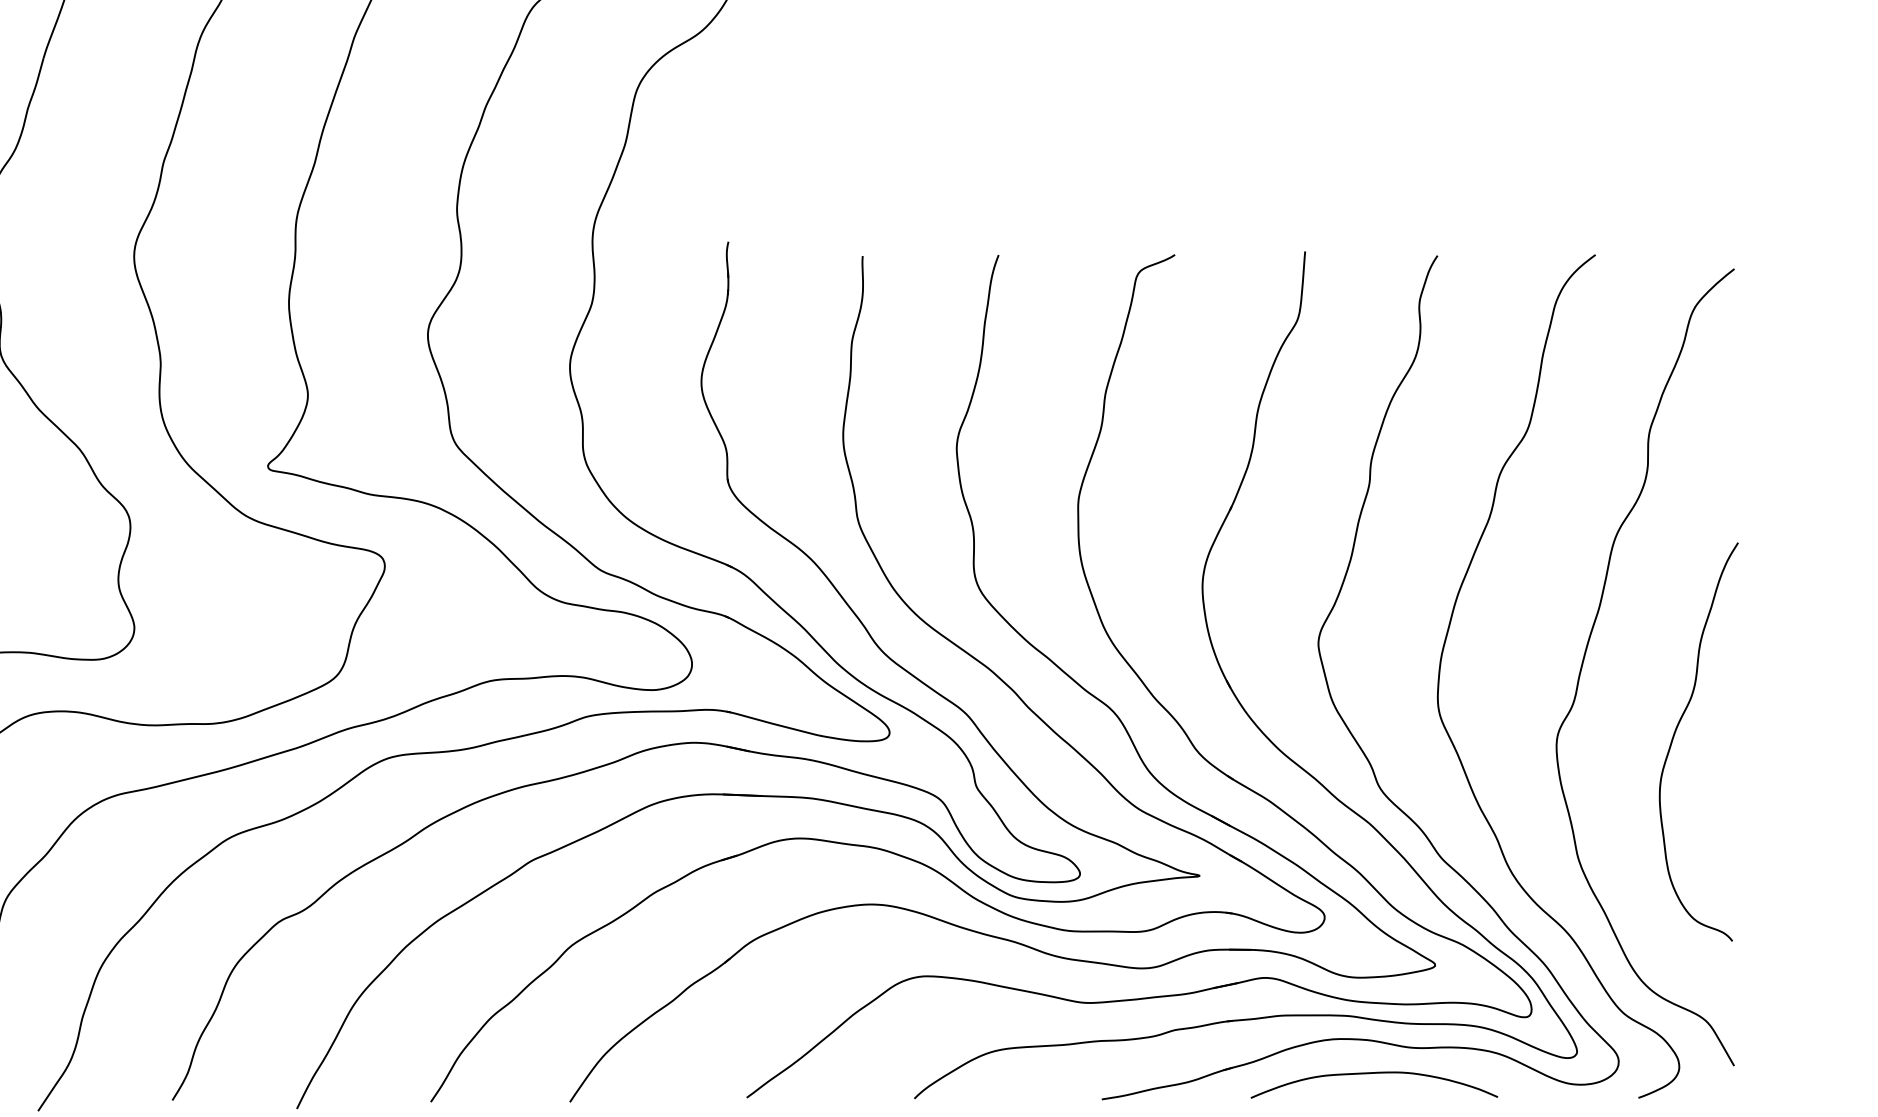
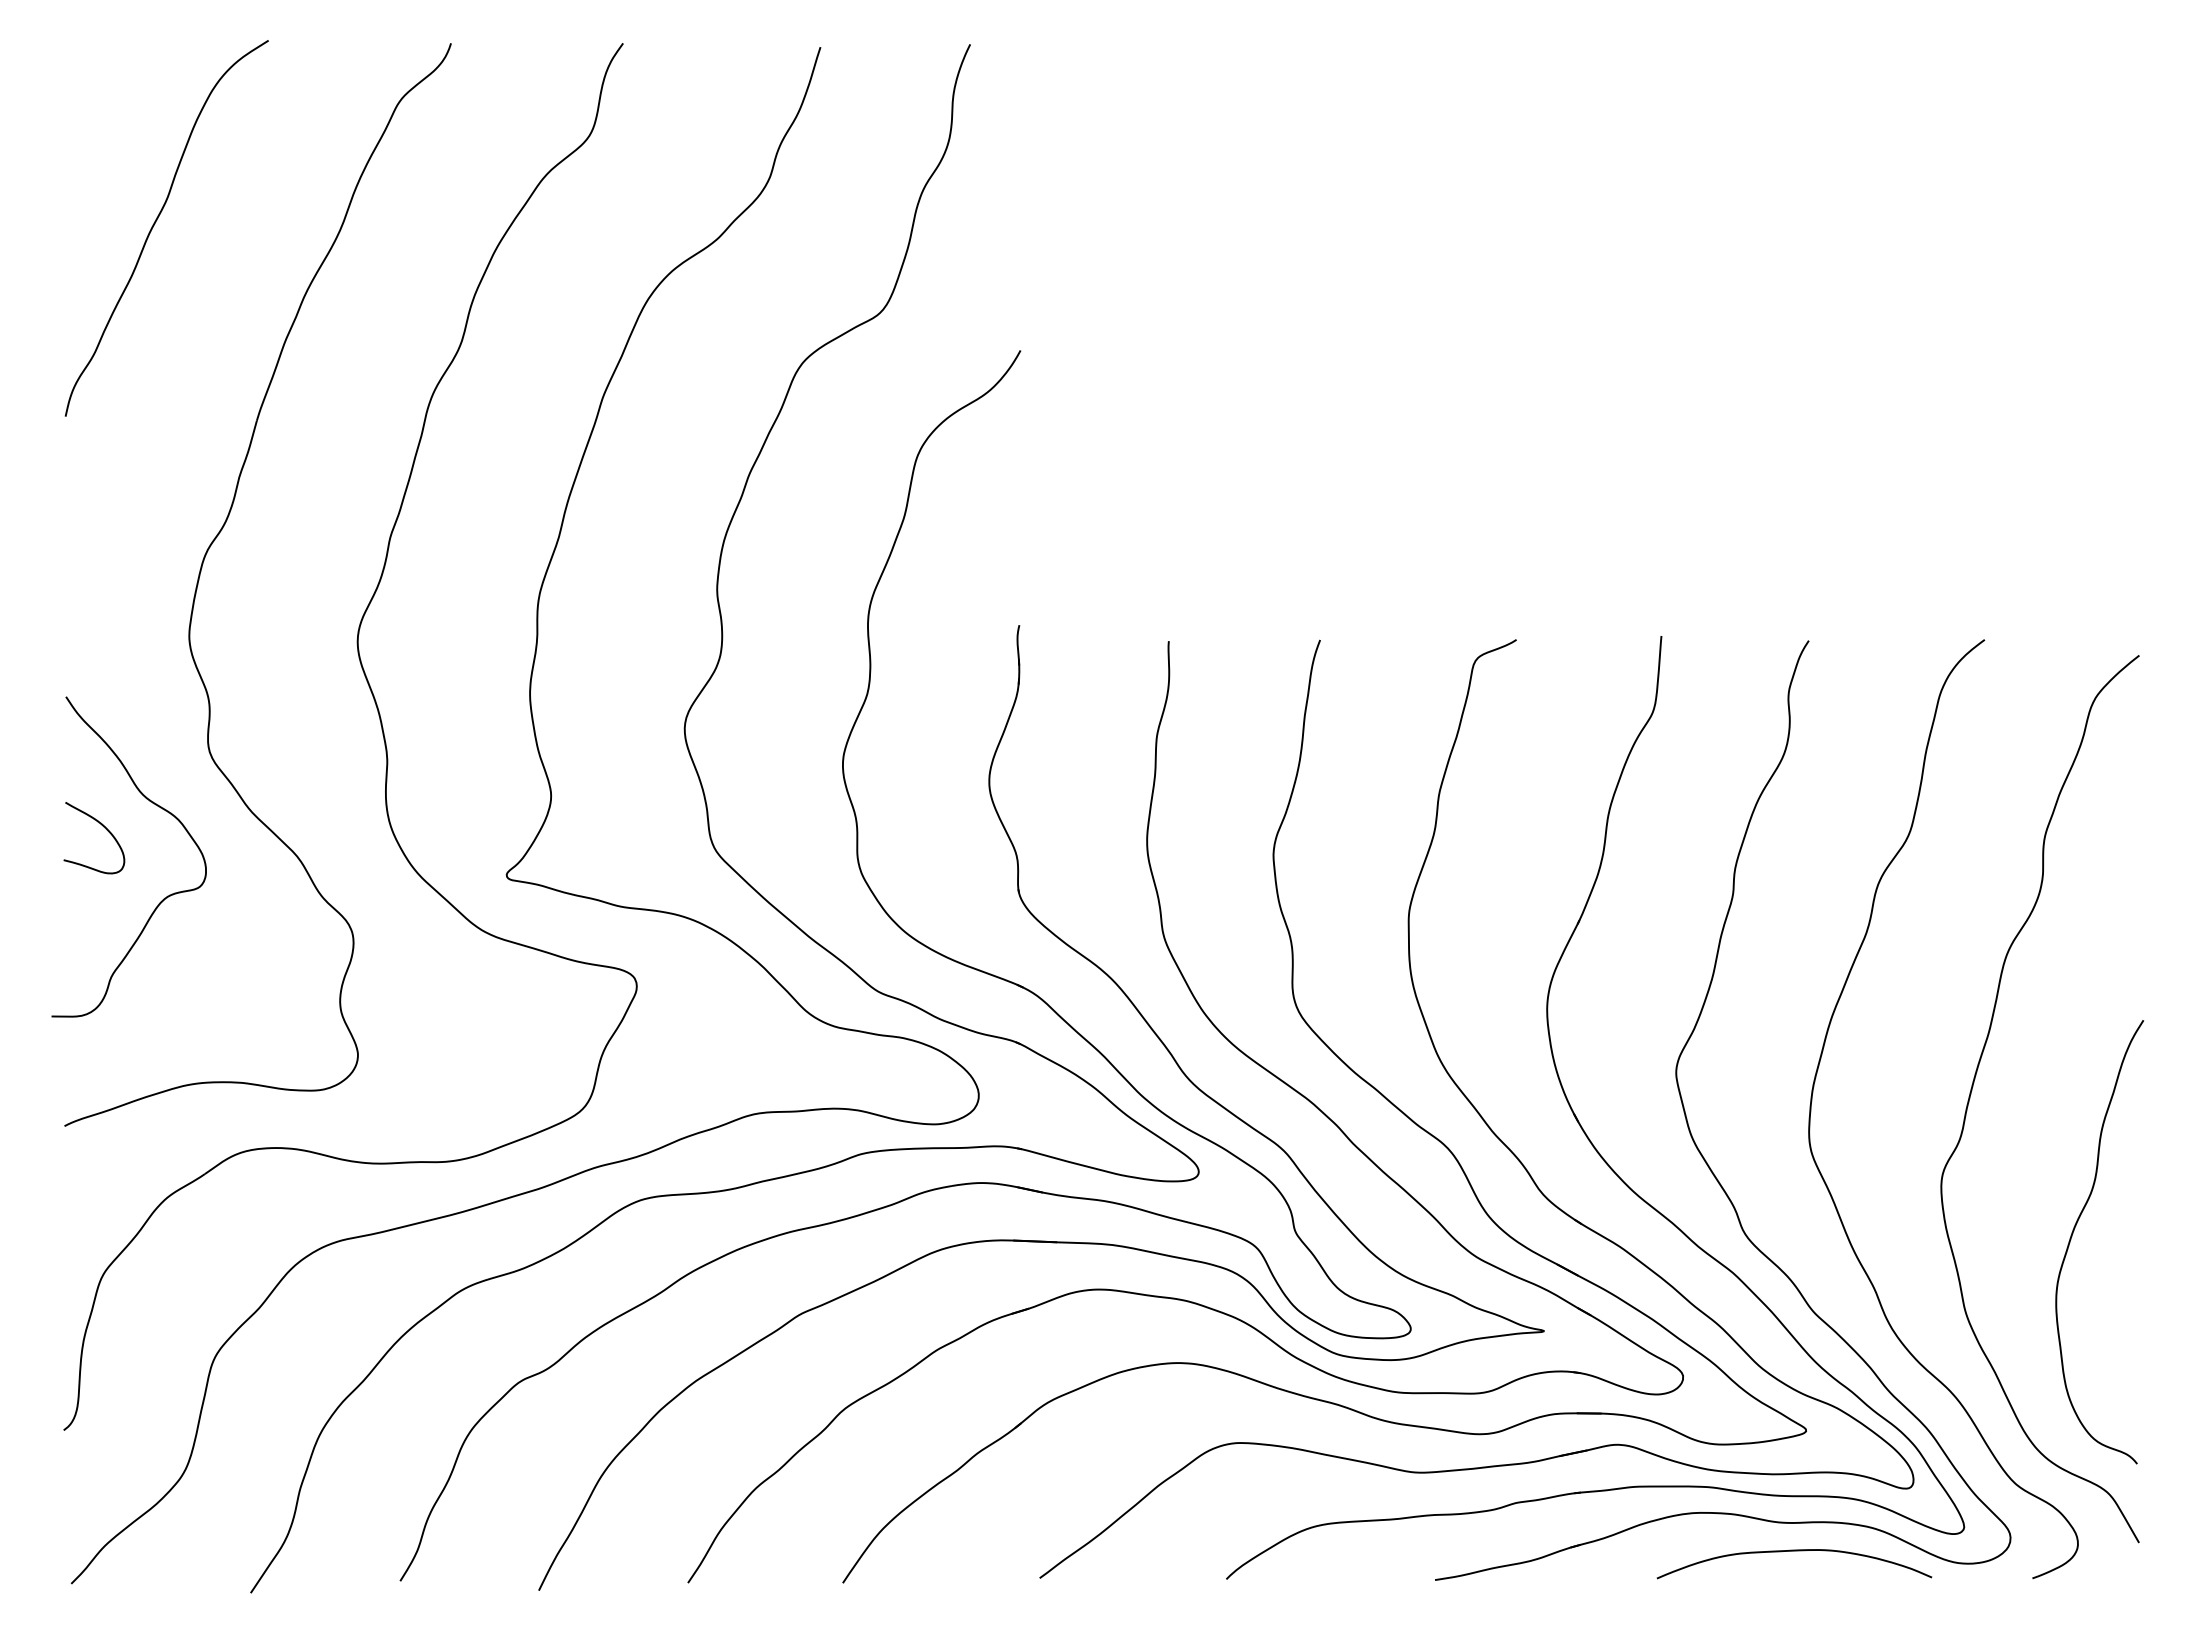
curve: (1676, 732) -> (2074, 1231), moved
curve: (1374, 1073) -> (1794, 1551), moved

